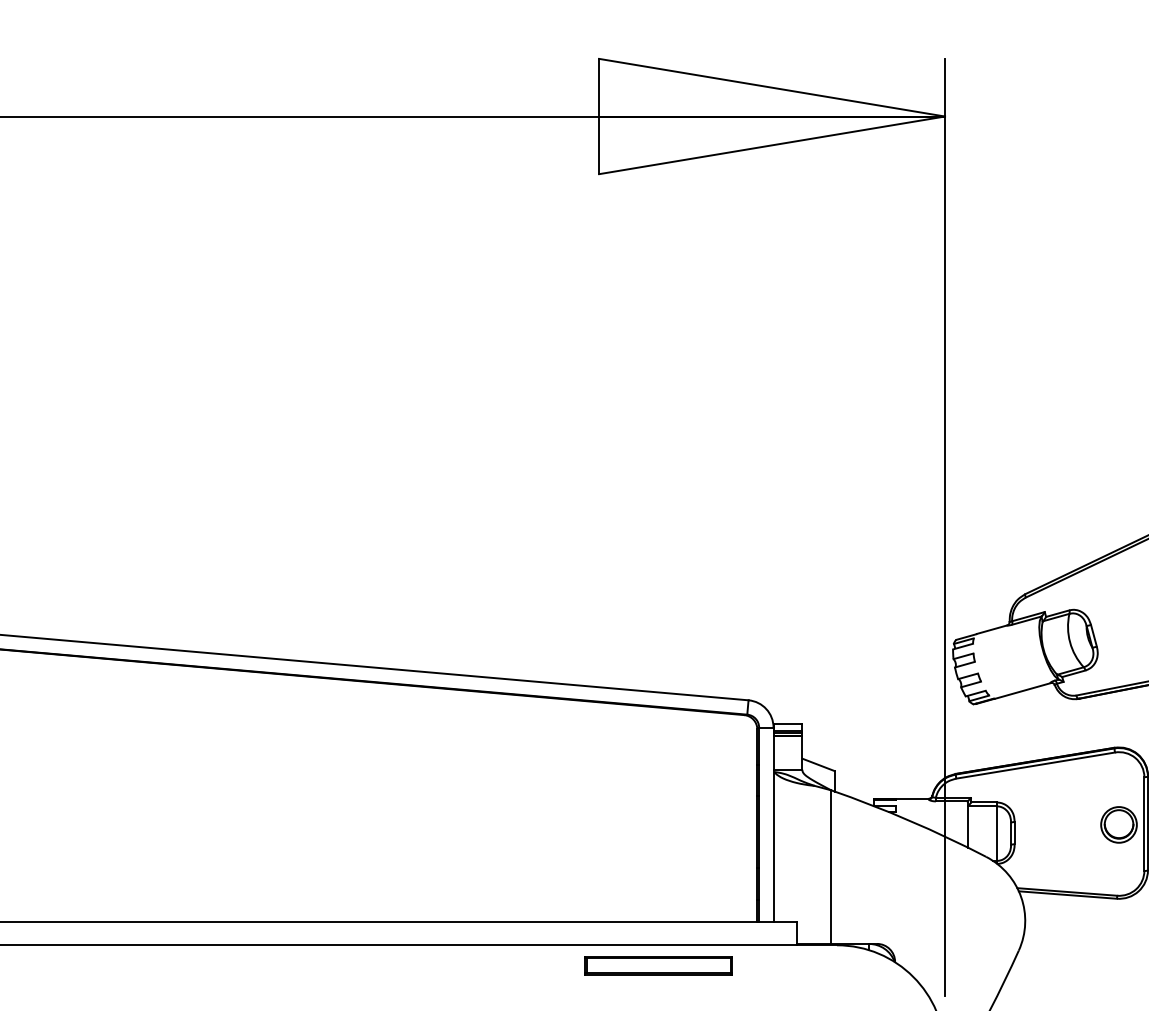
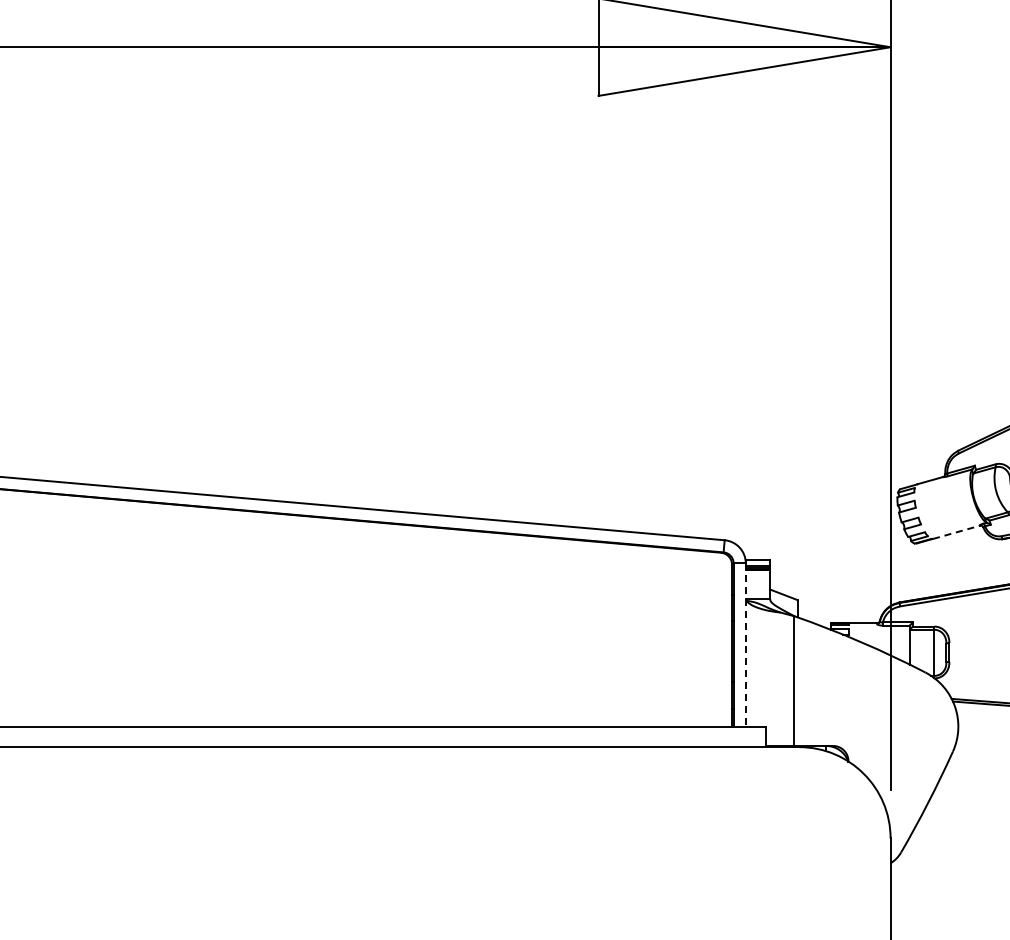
line: (1023, 691) -> (956, 532), solid -> dashed
line: (773, 824) -> (745, 645), solid -> dashed
part: (658, 965) -> (648, 764), removed

